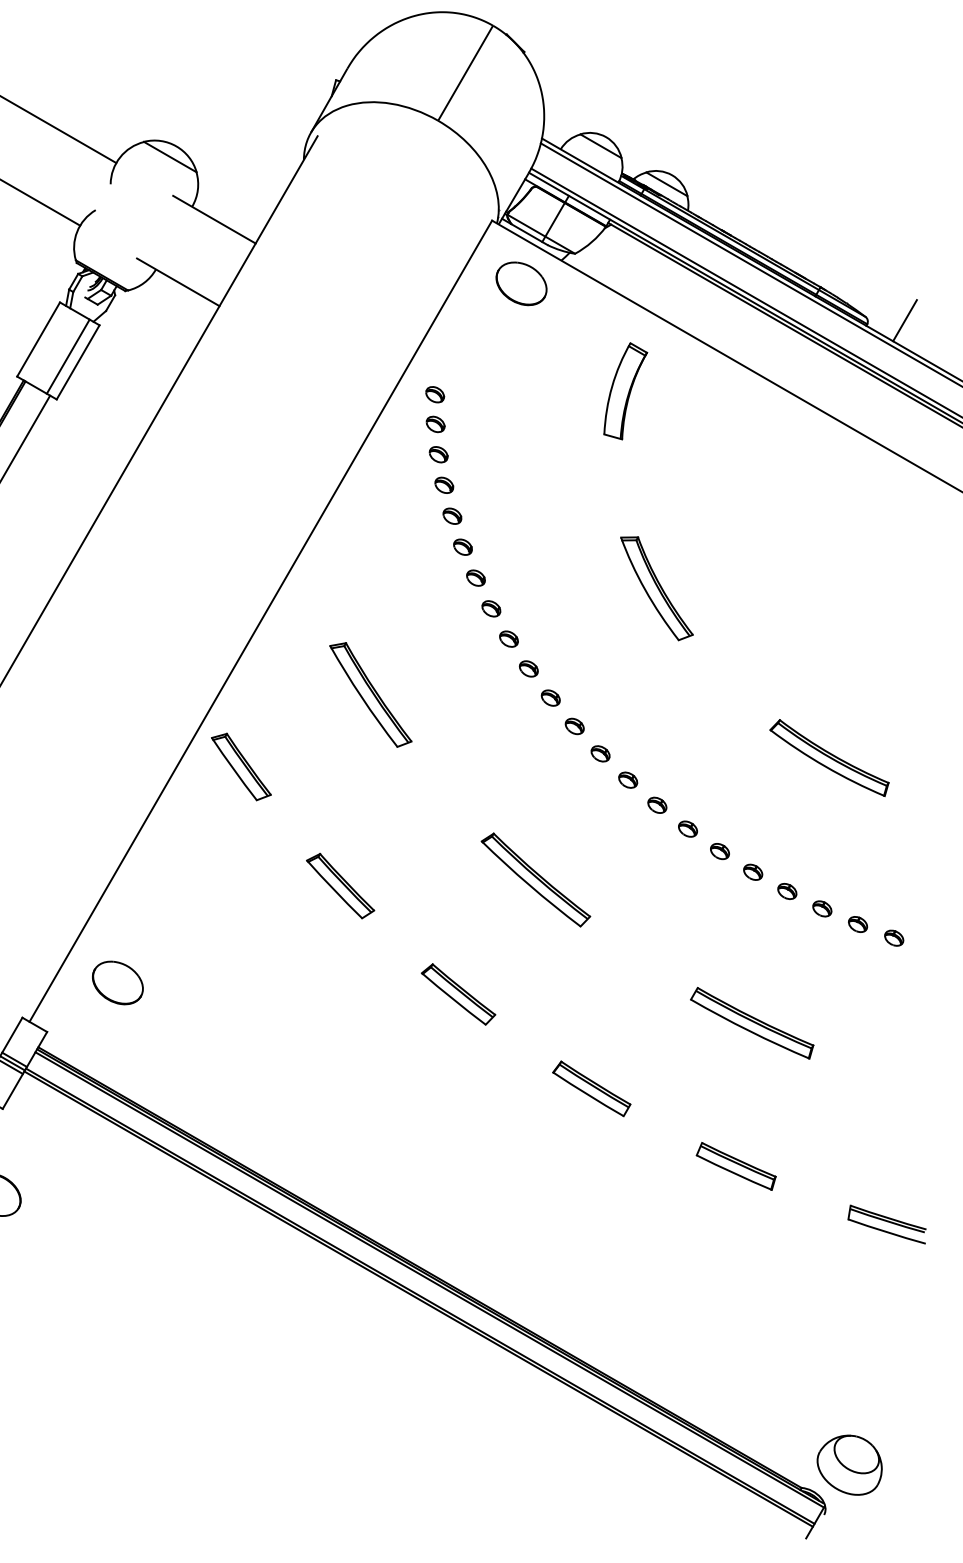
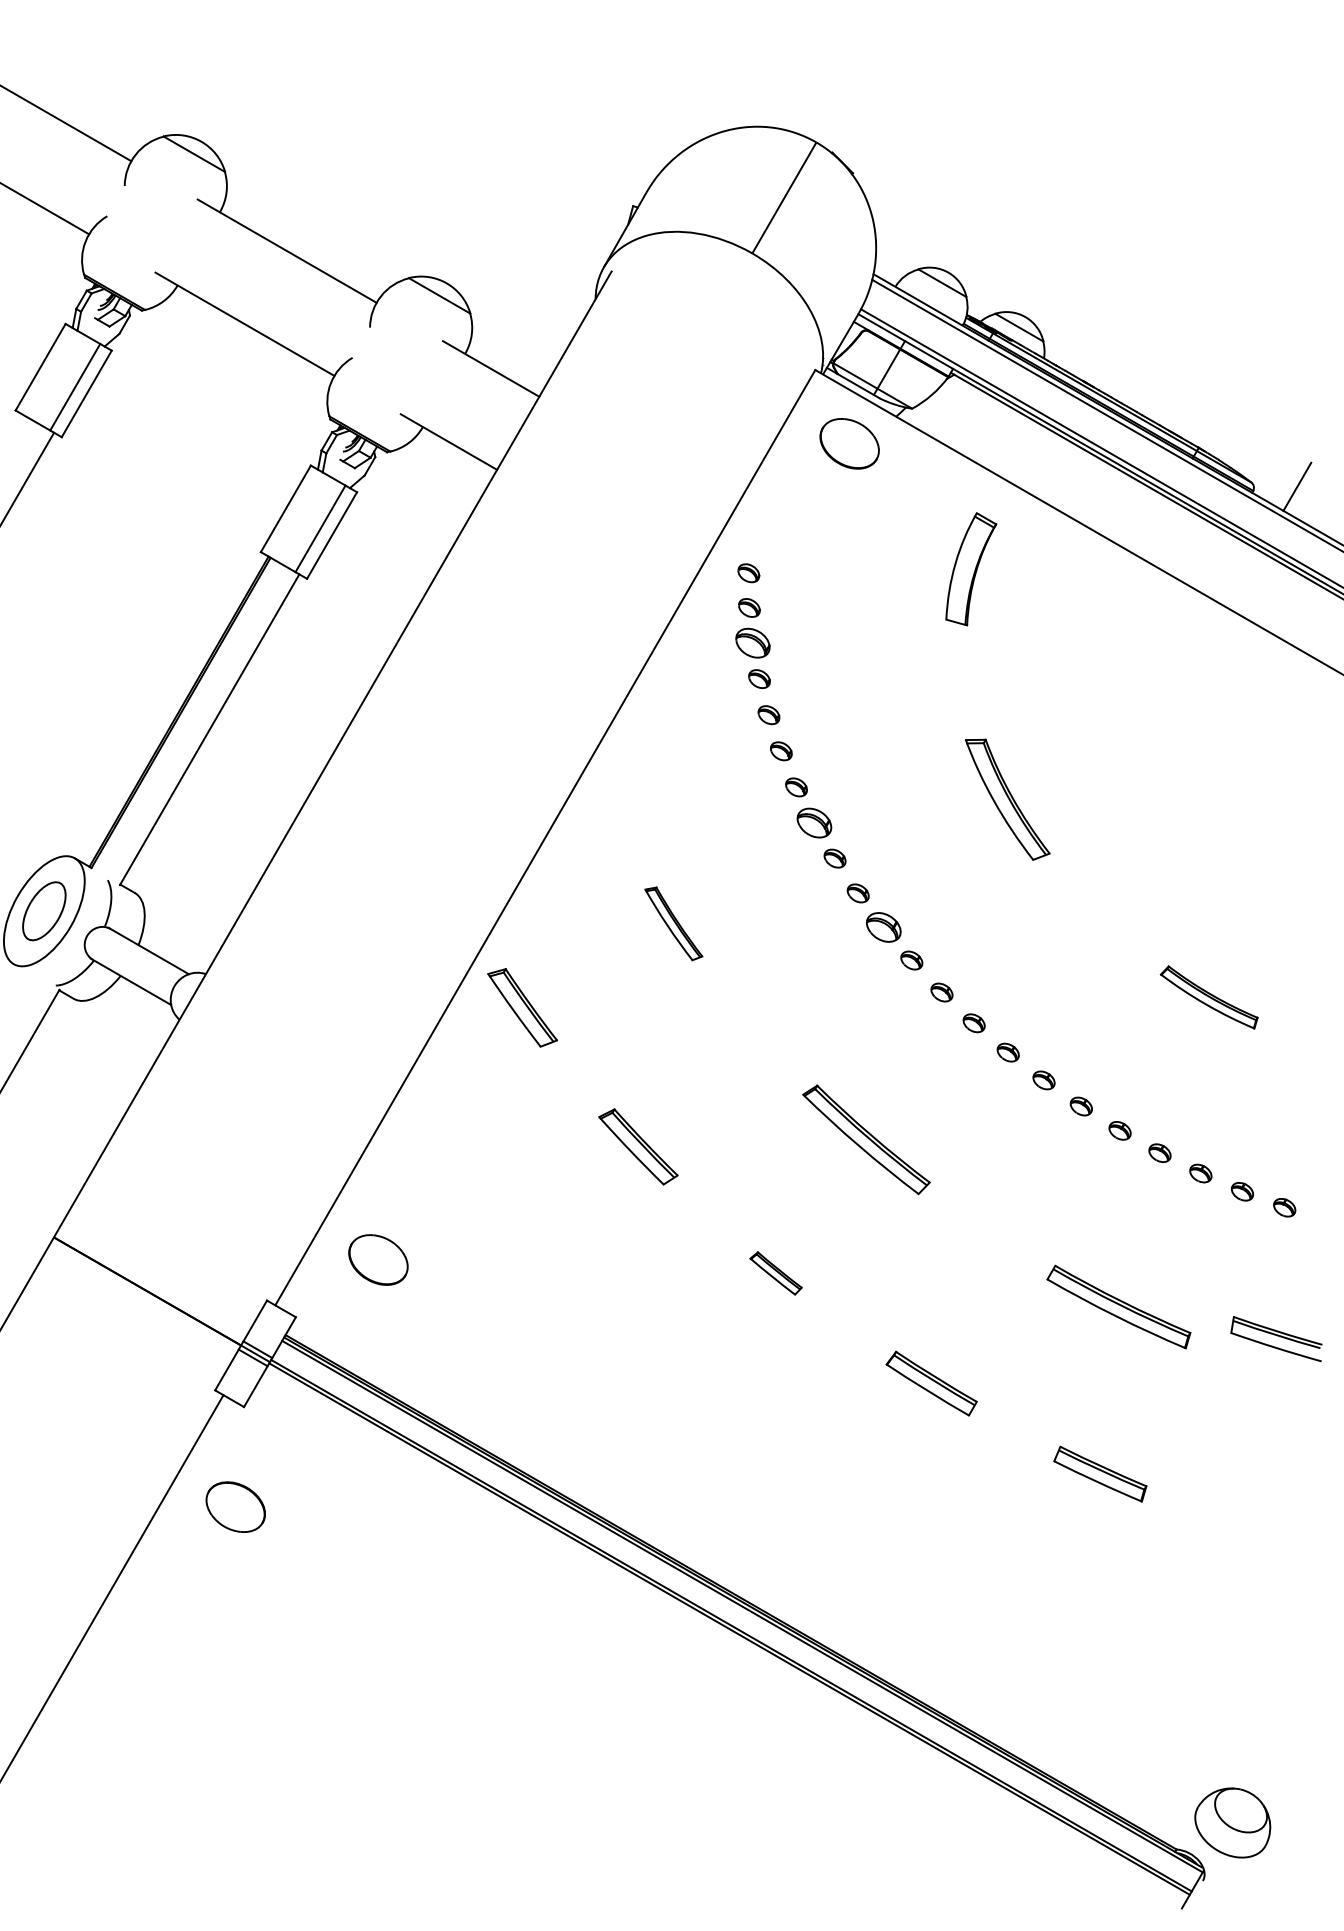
part: (438, 454) -> (752, 643), size x1.6
part: (491, 609) -> (814, 823), size x1.6
part: (370, 694) -> (673, 923), size x0.6
part: (550, 698) -> (883, 927), size x1.6
part: (829, 758) -> (1209, 997), size x0.7
part: (458, 994) -> (775, 1273), size x0.6
part: (887, 1224) -> (1276, 1339), moved

